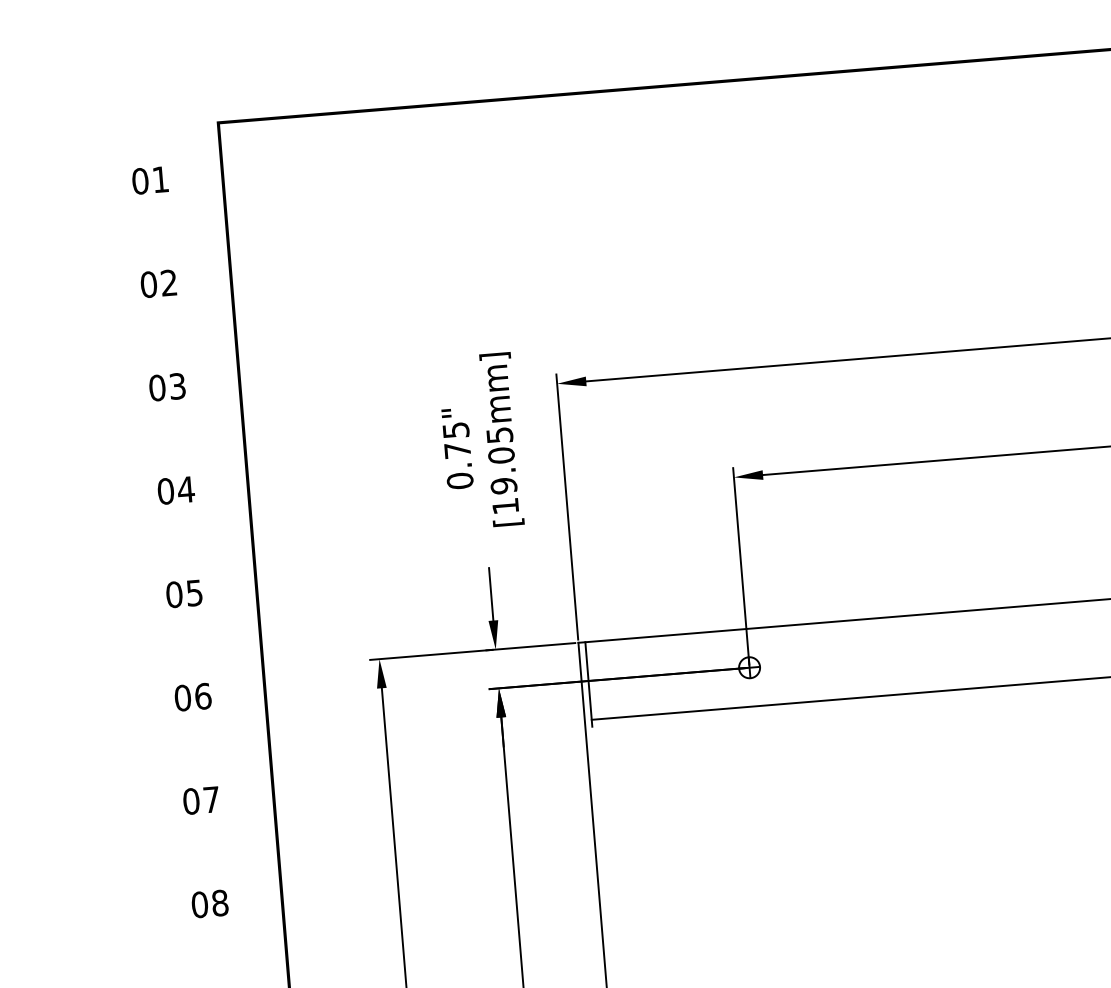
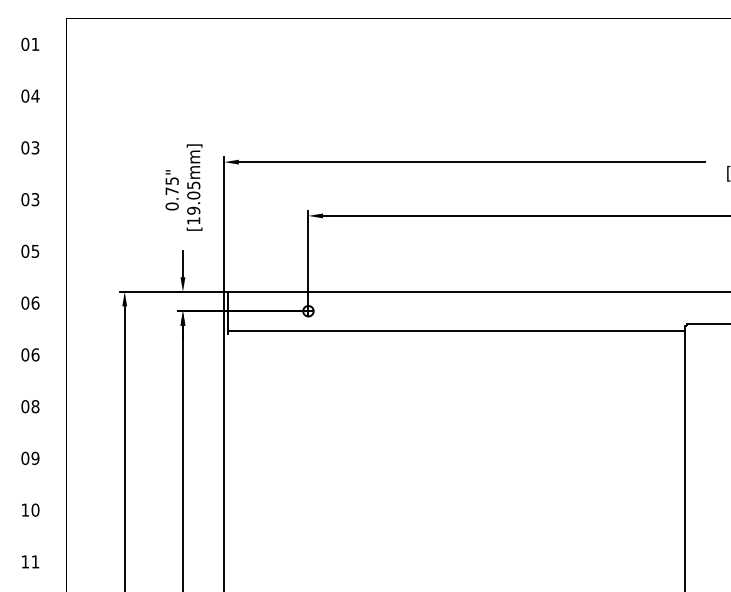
text: (169, 281) -> (35, 95), 02 -> 04
text: (186, 489) -> (35, 199), 04 -> 03
text: (211, 799) -> (35, 354), 07 -> 06

